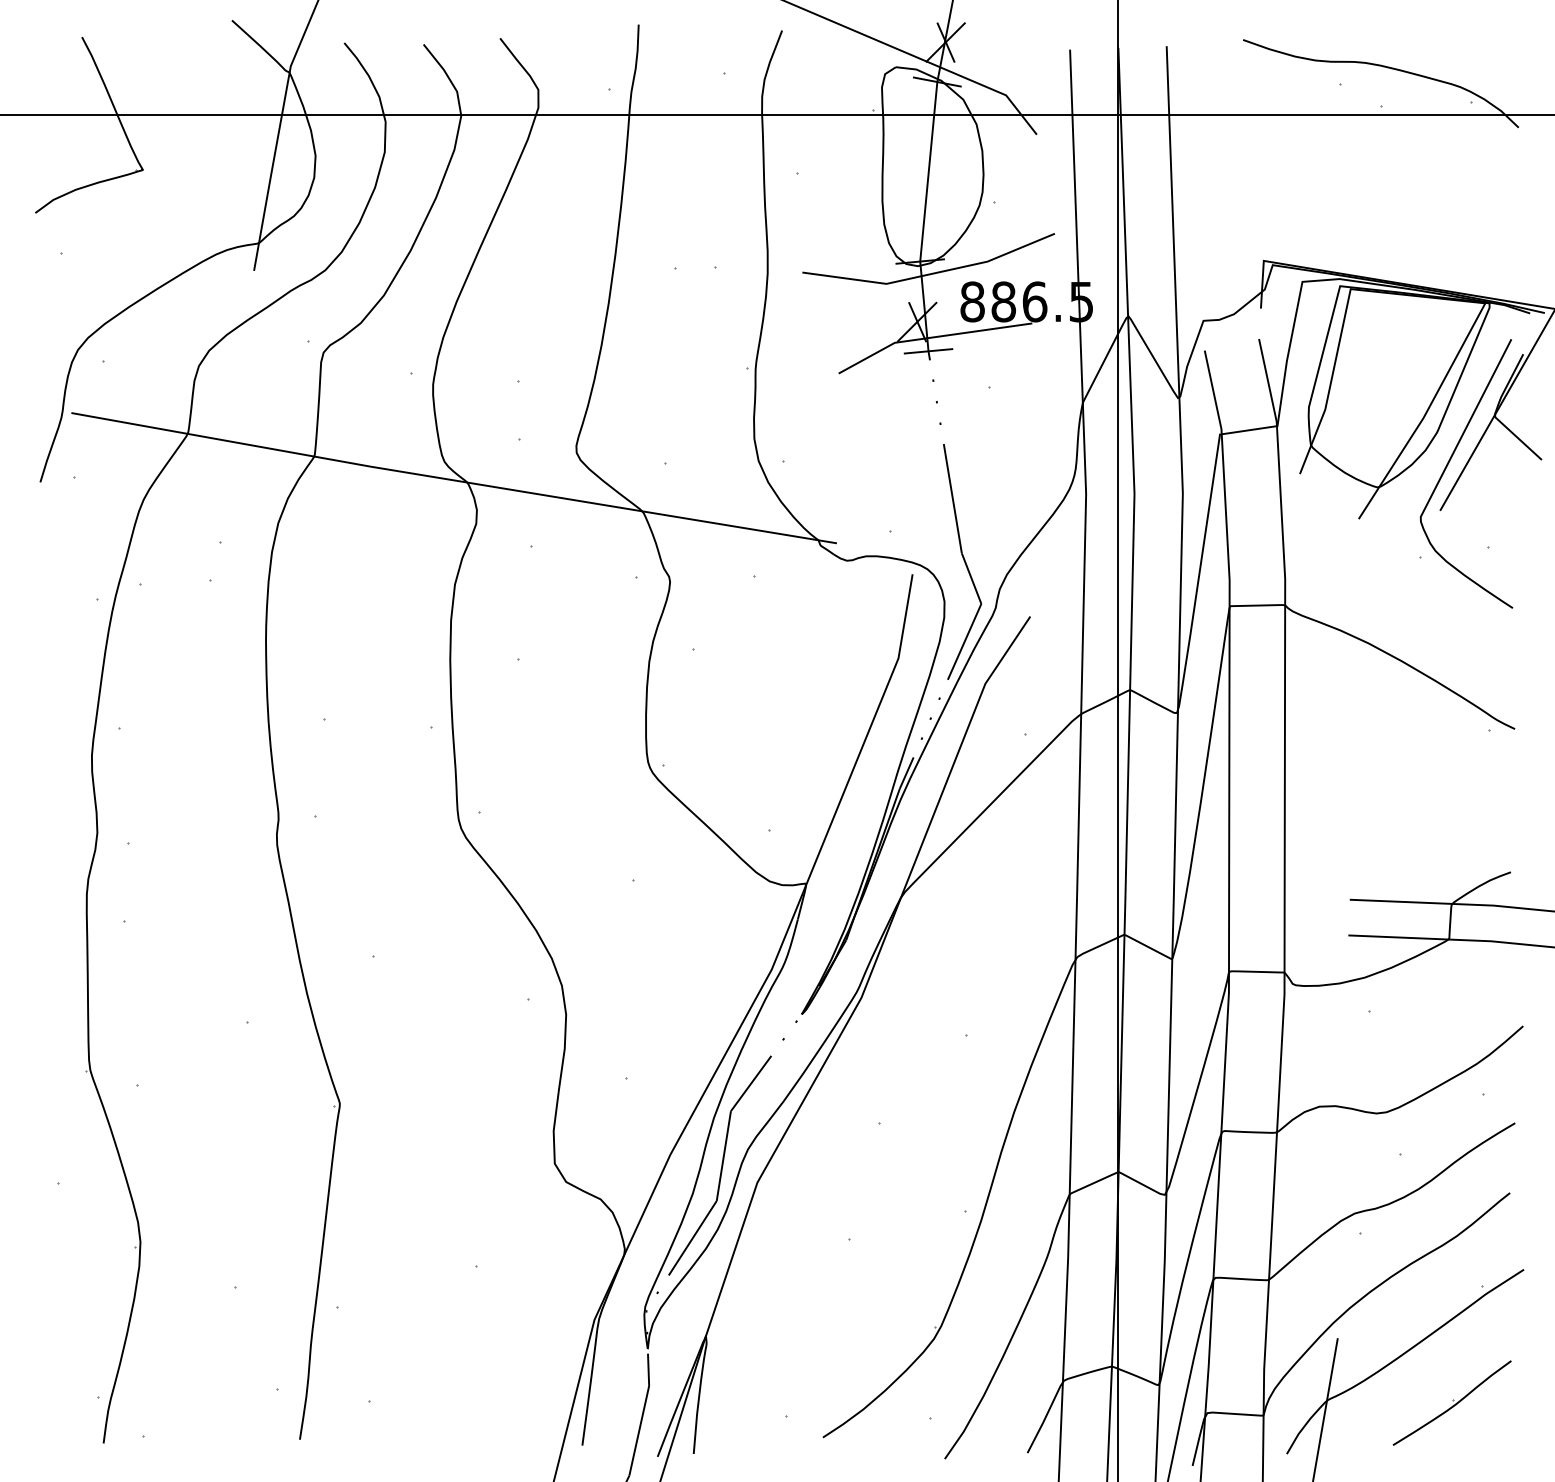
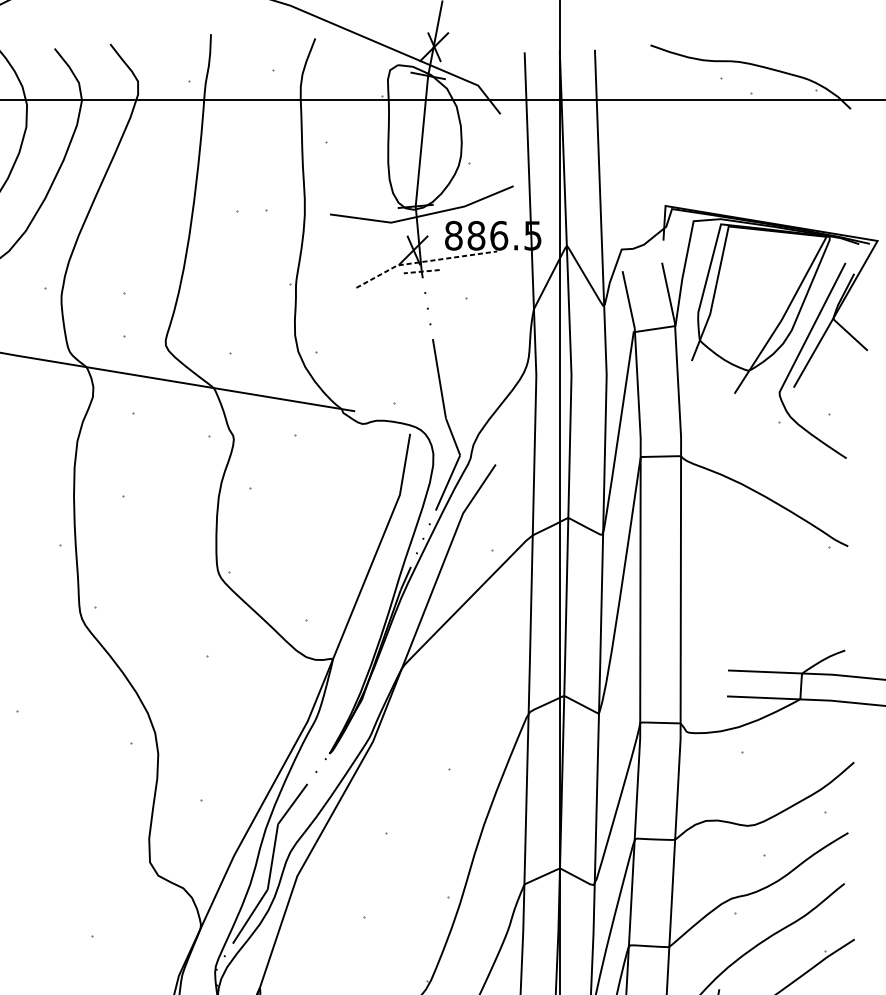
line: (931, 337) -> (423, 261), solid -> dashed
line: (928, 351) -> (421, 271), solid -> dashed

